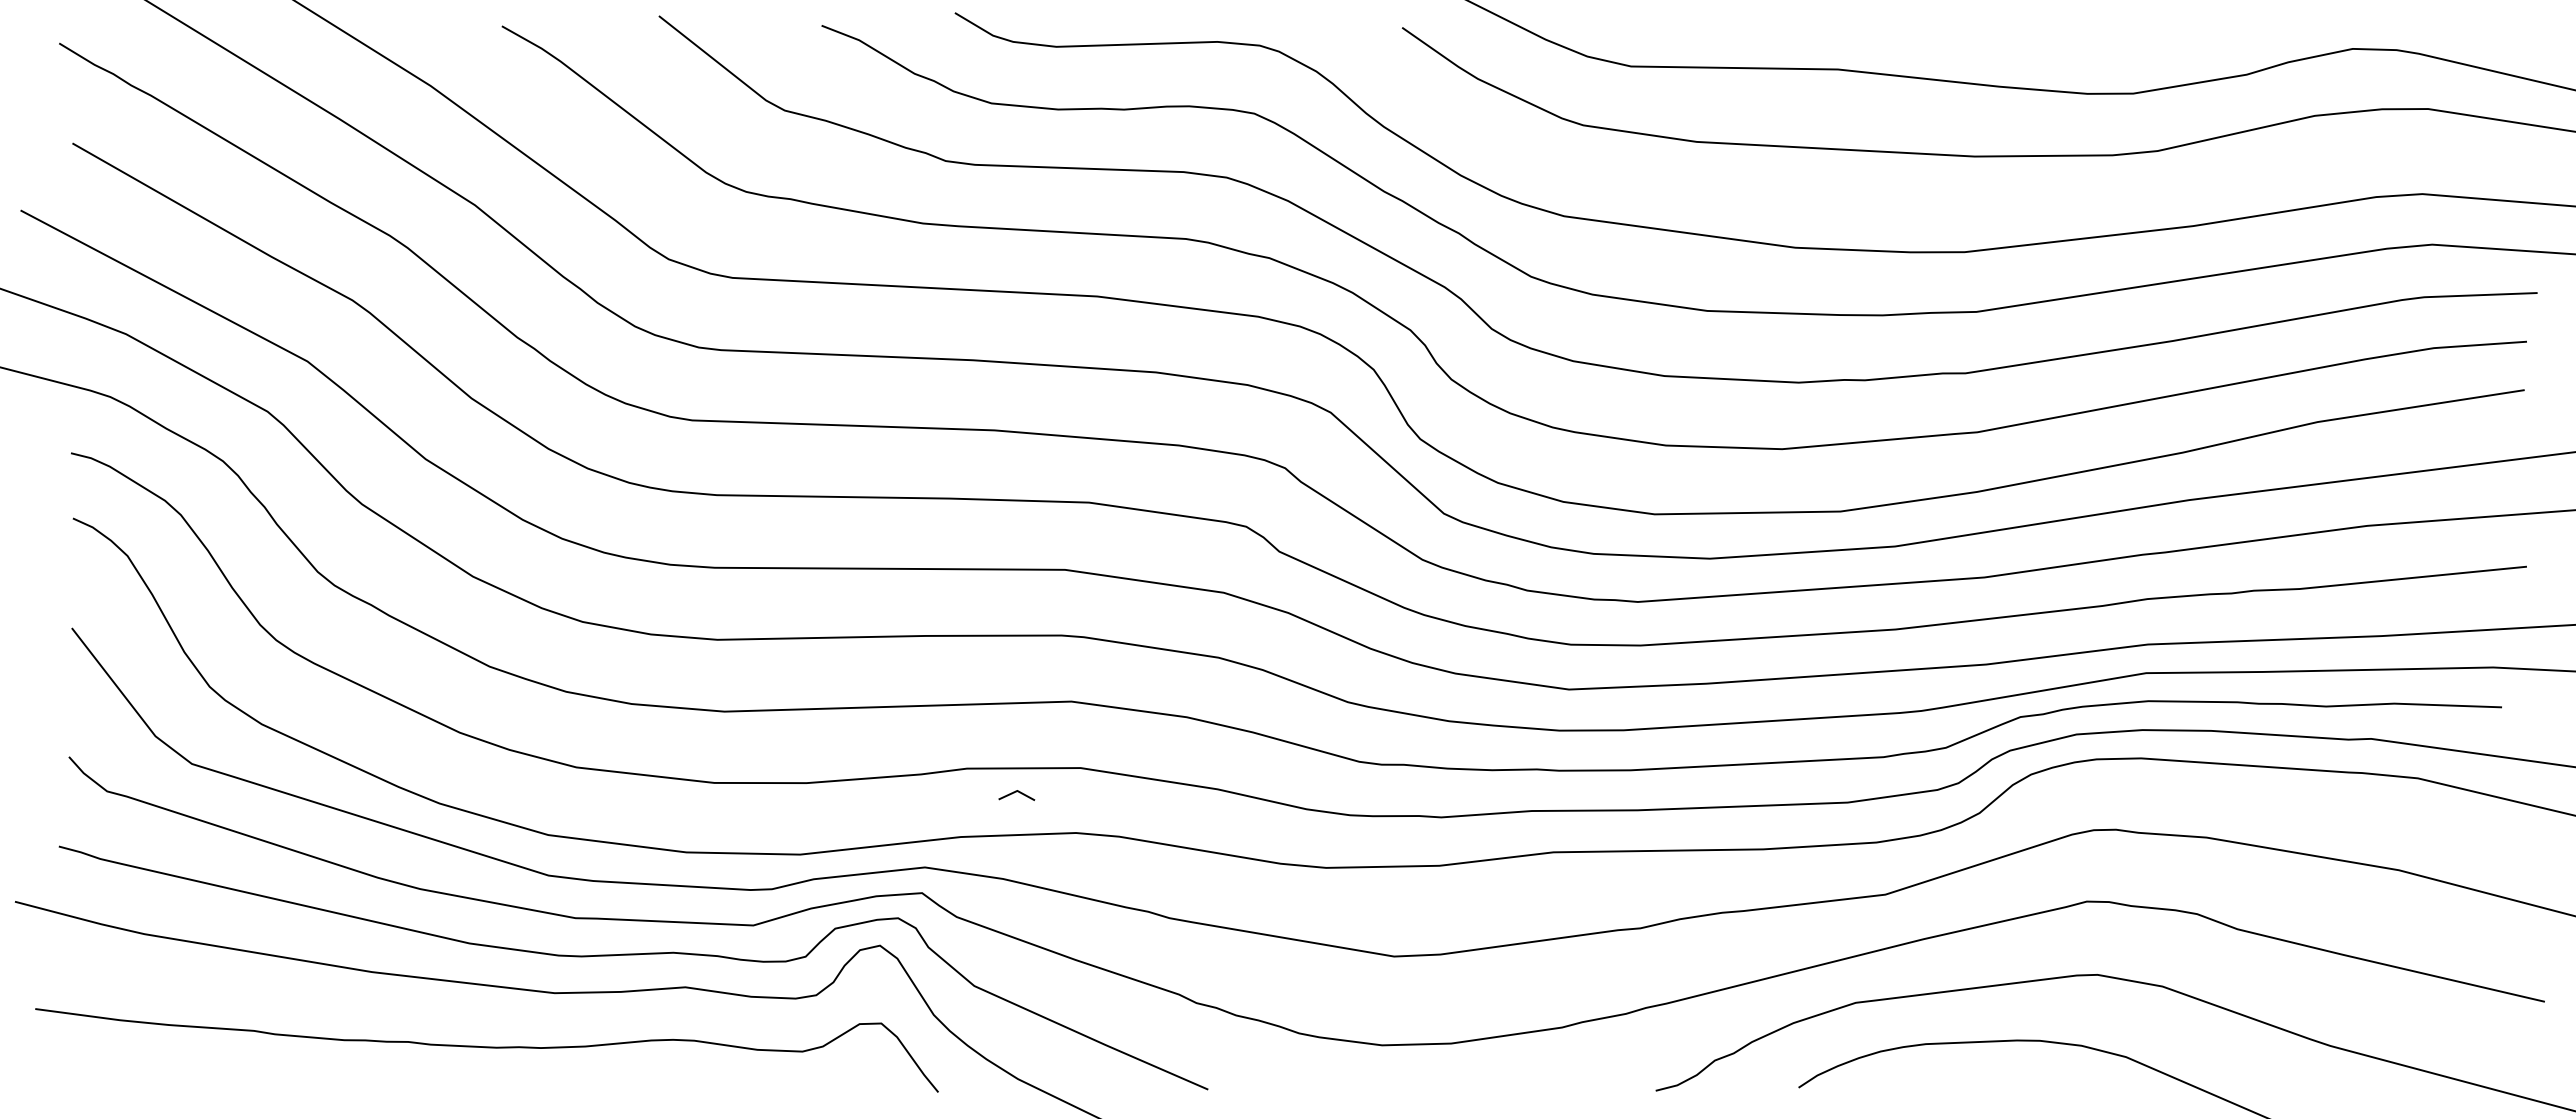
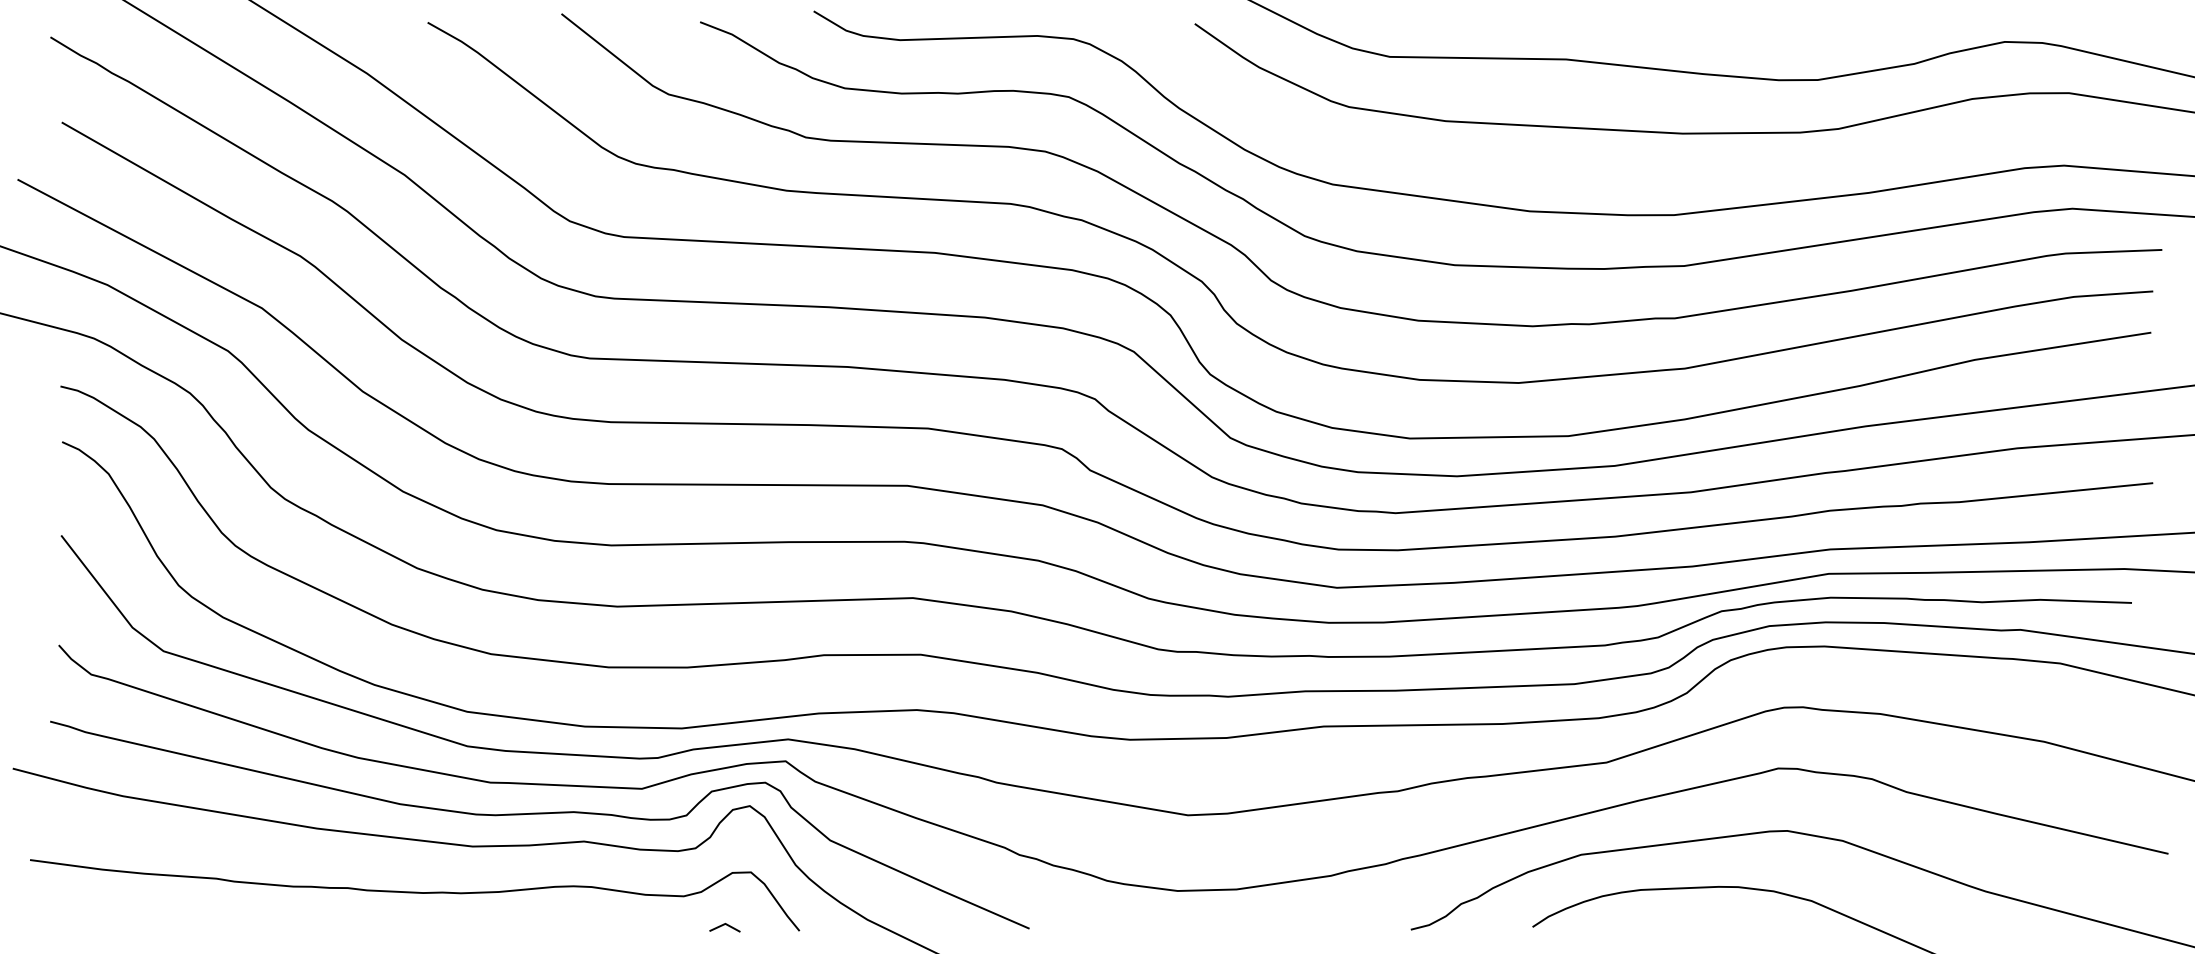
line: (1014, 793) -> (723, 926), moved

